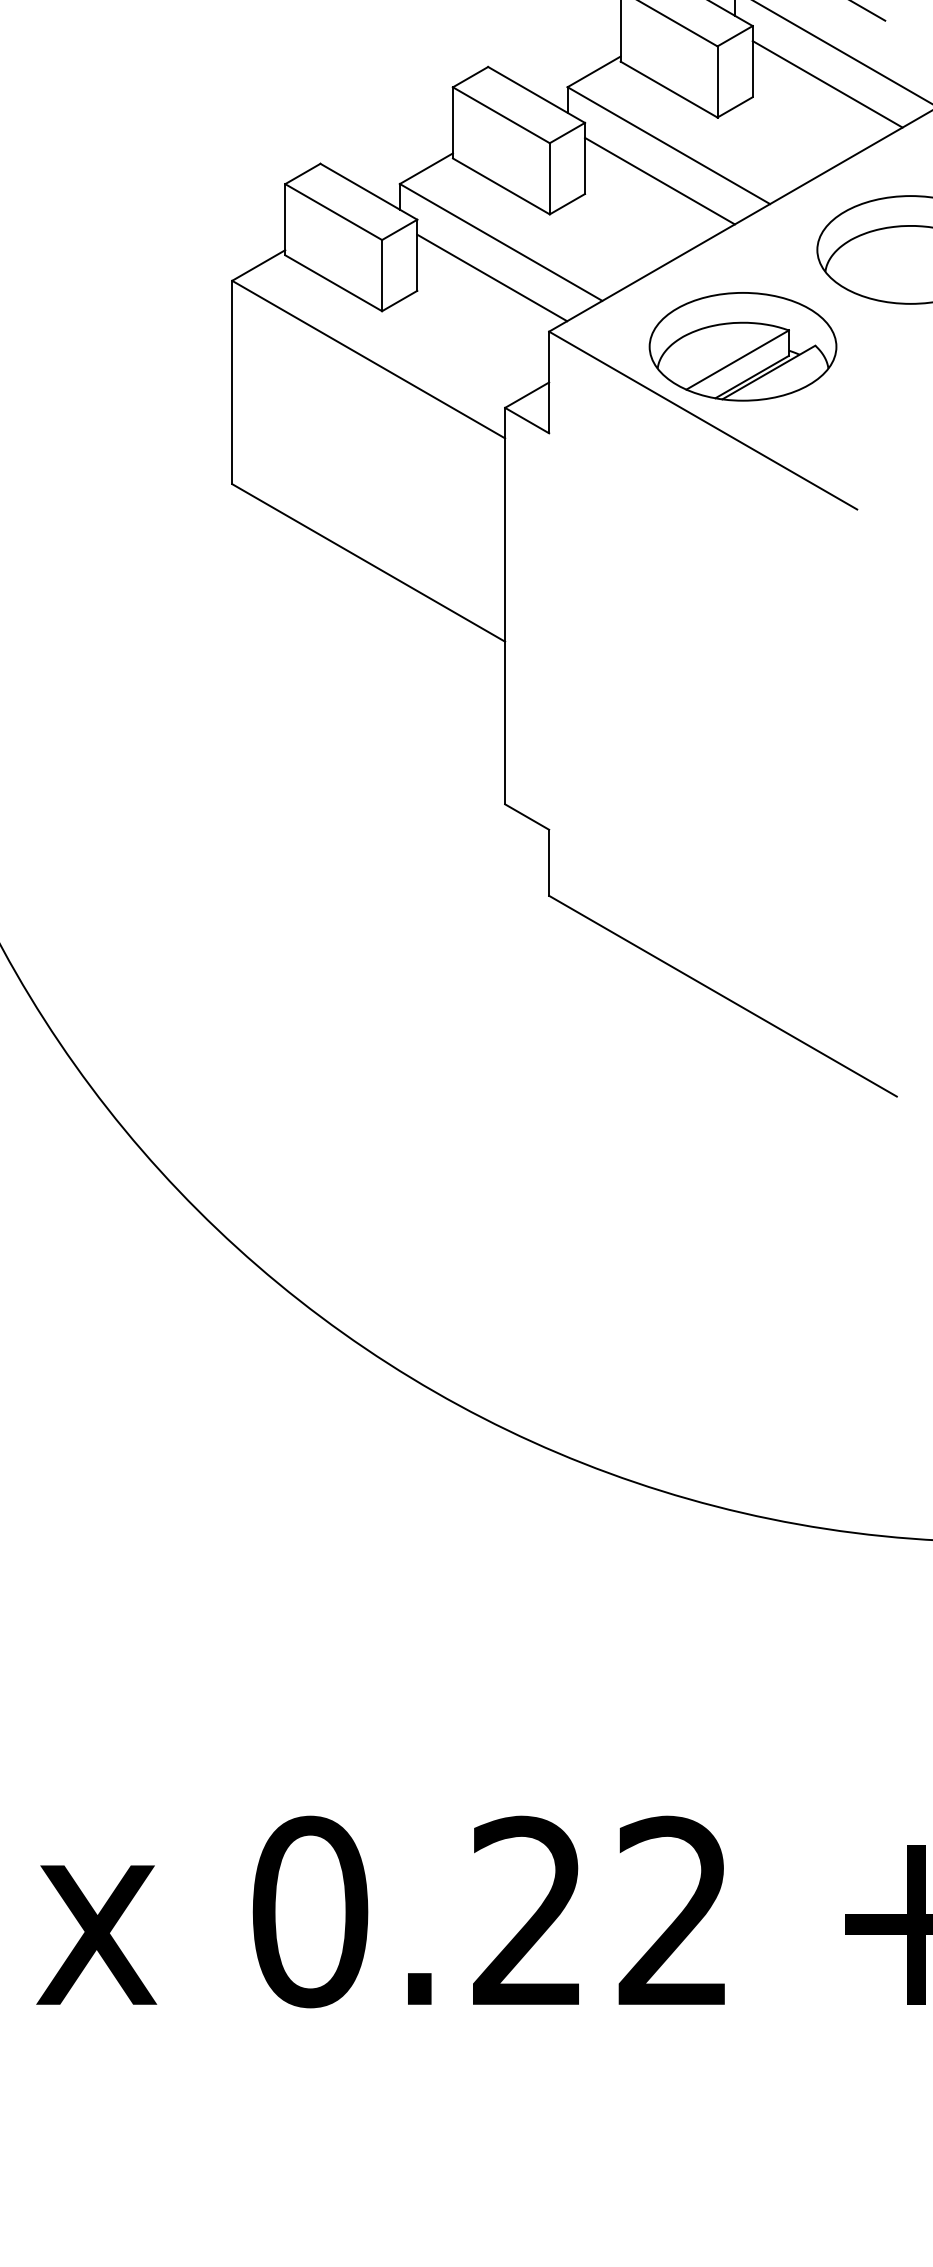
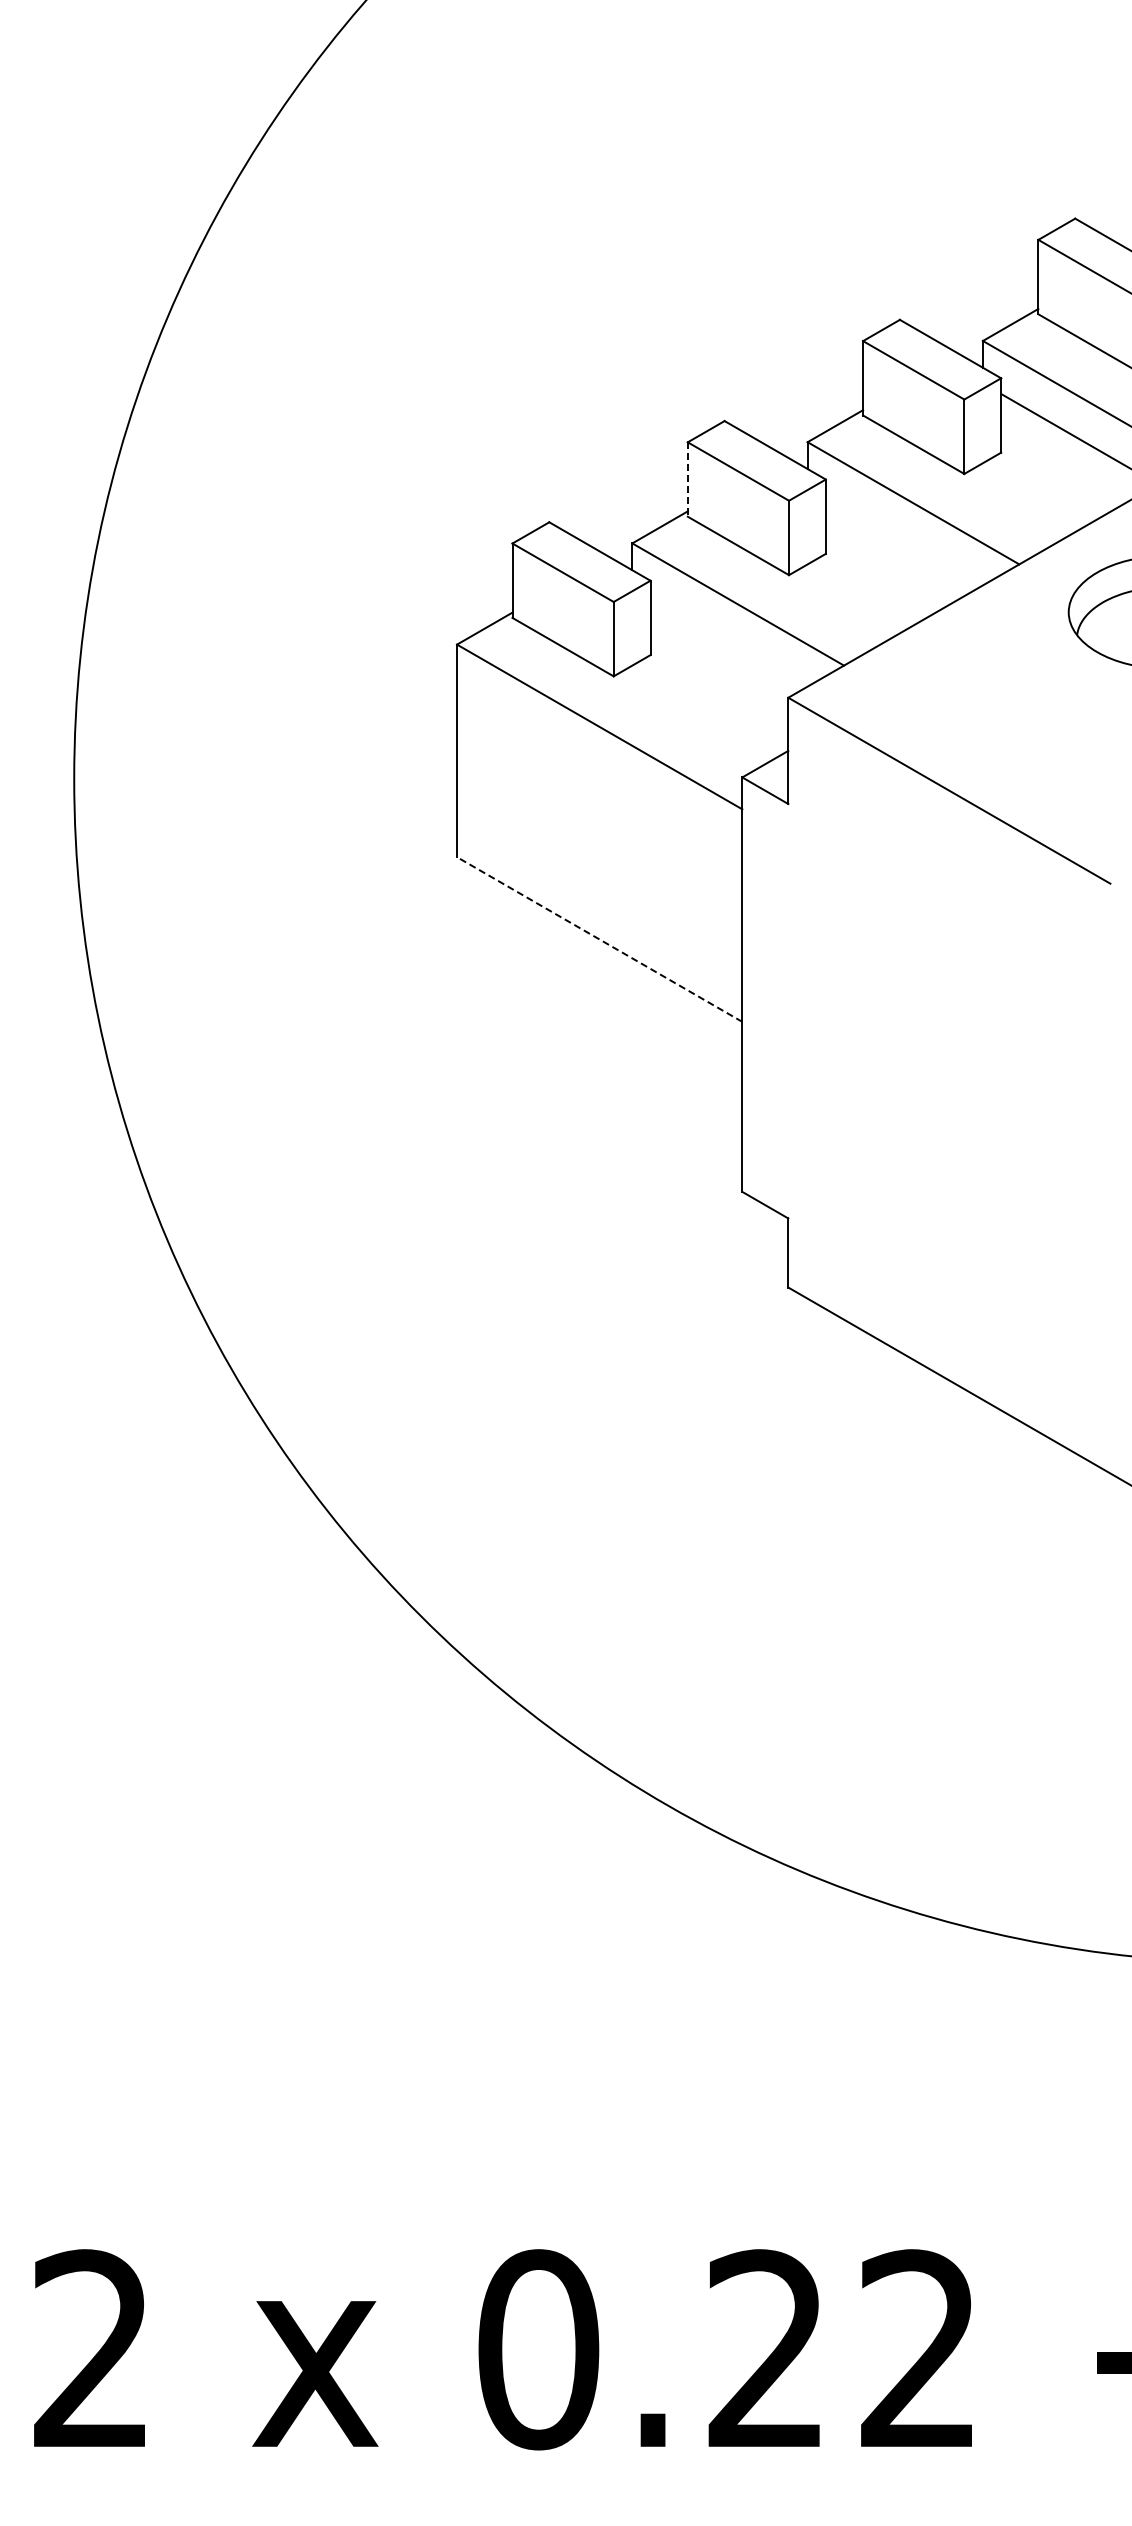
line: (452, 123) -> (687, 480), solid -> dashed
line: (659, 181) -> (903, 540), removed
line: (491, 277) -> (728, 641), removed
part: (742, 346) -> (990, 713), removed
line: (368, 562) -> (599, 939), solid -> dashed

